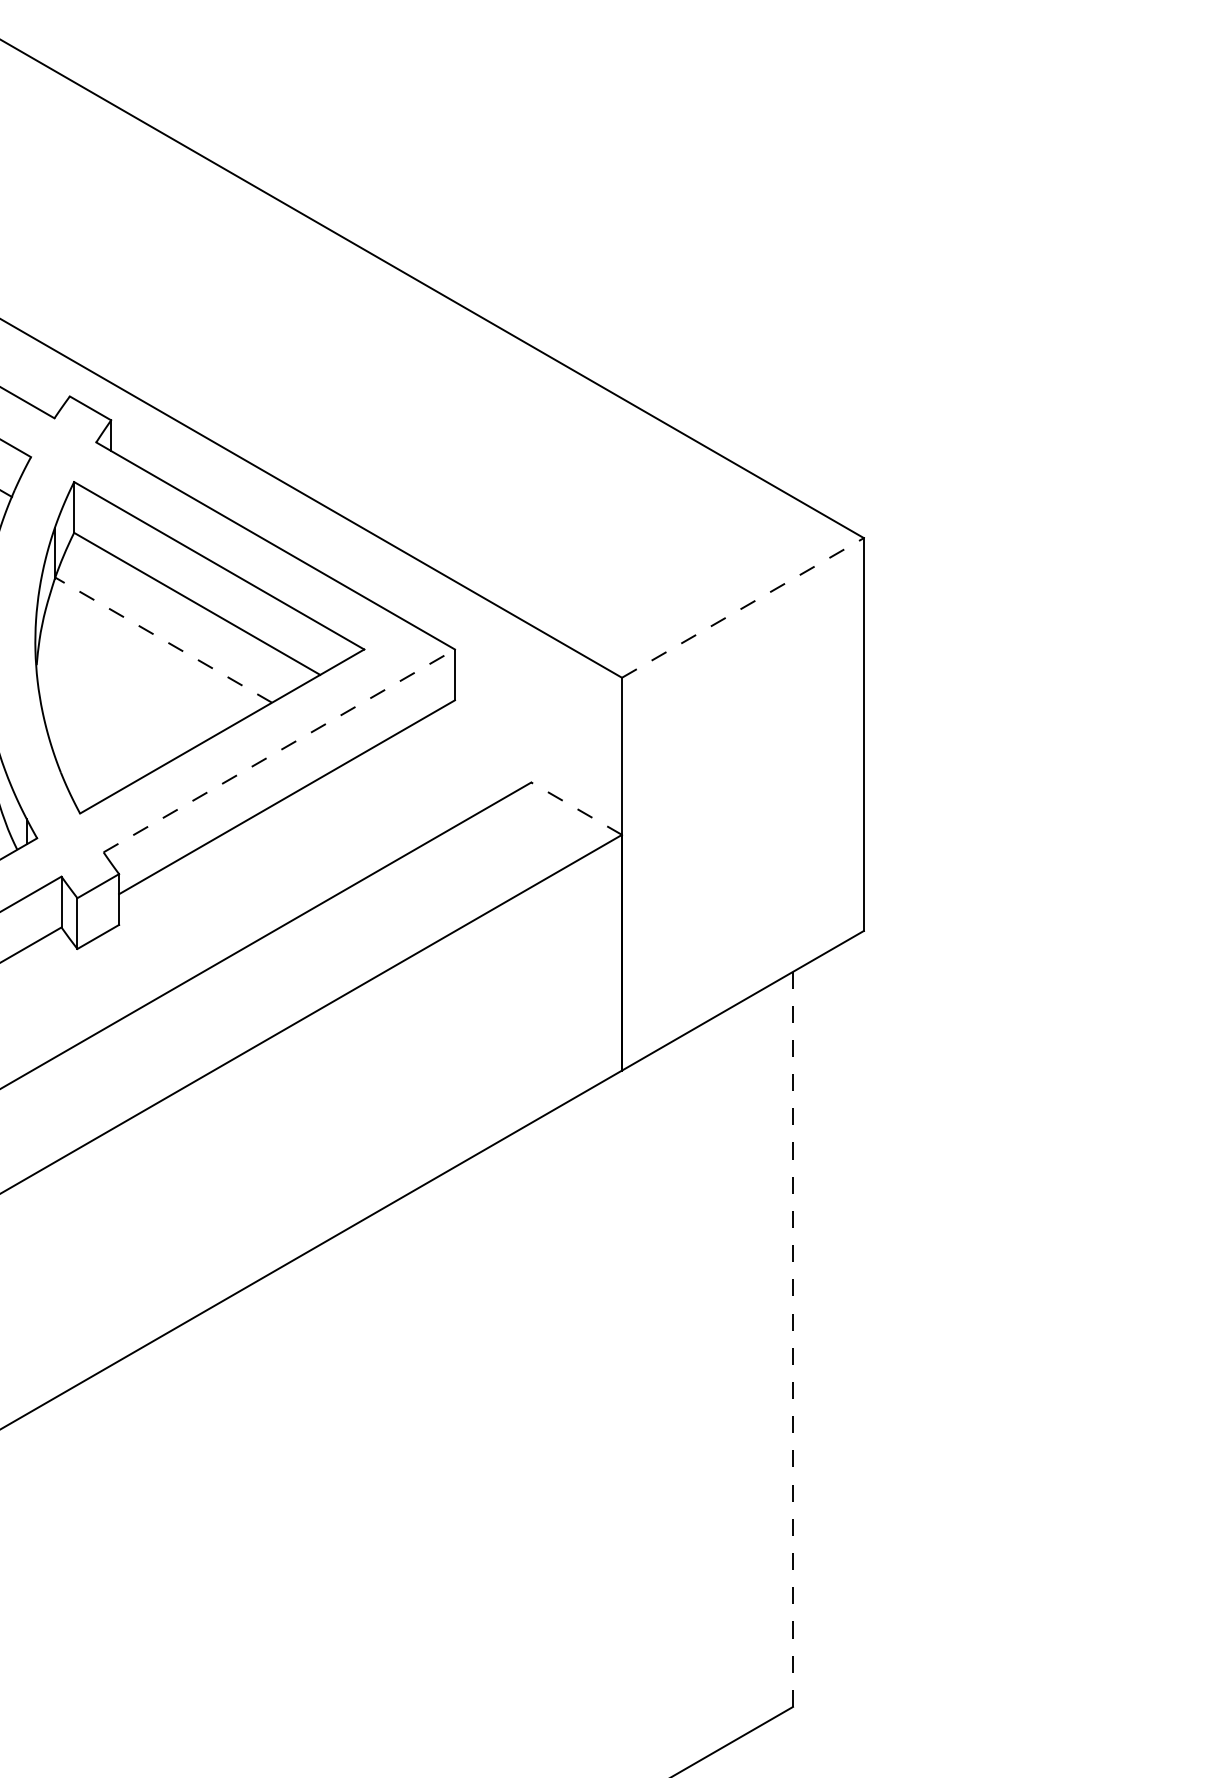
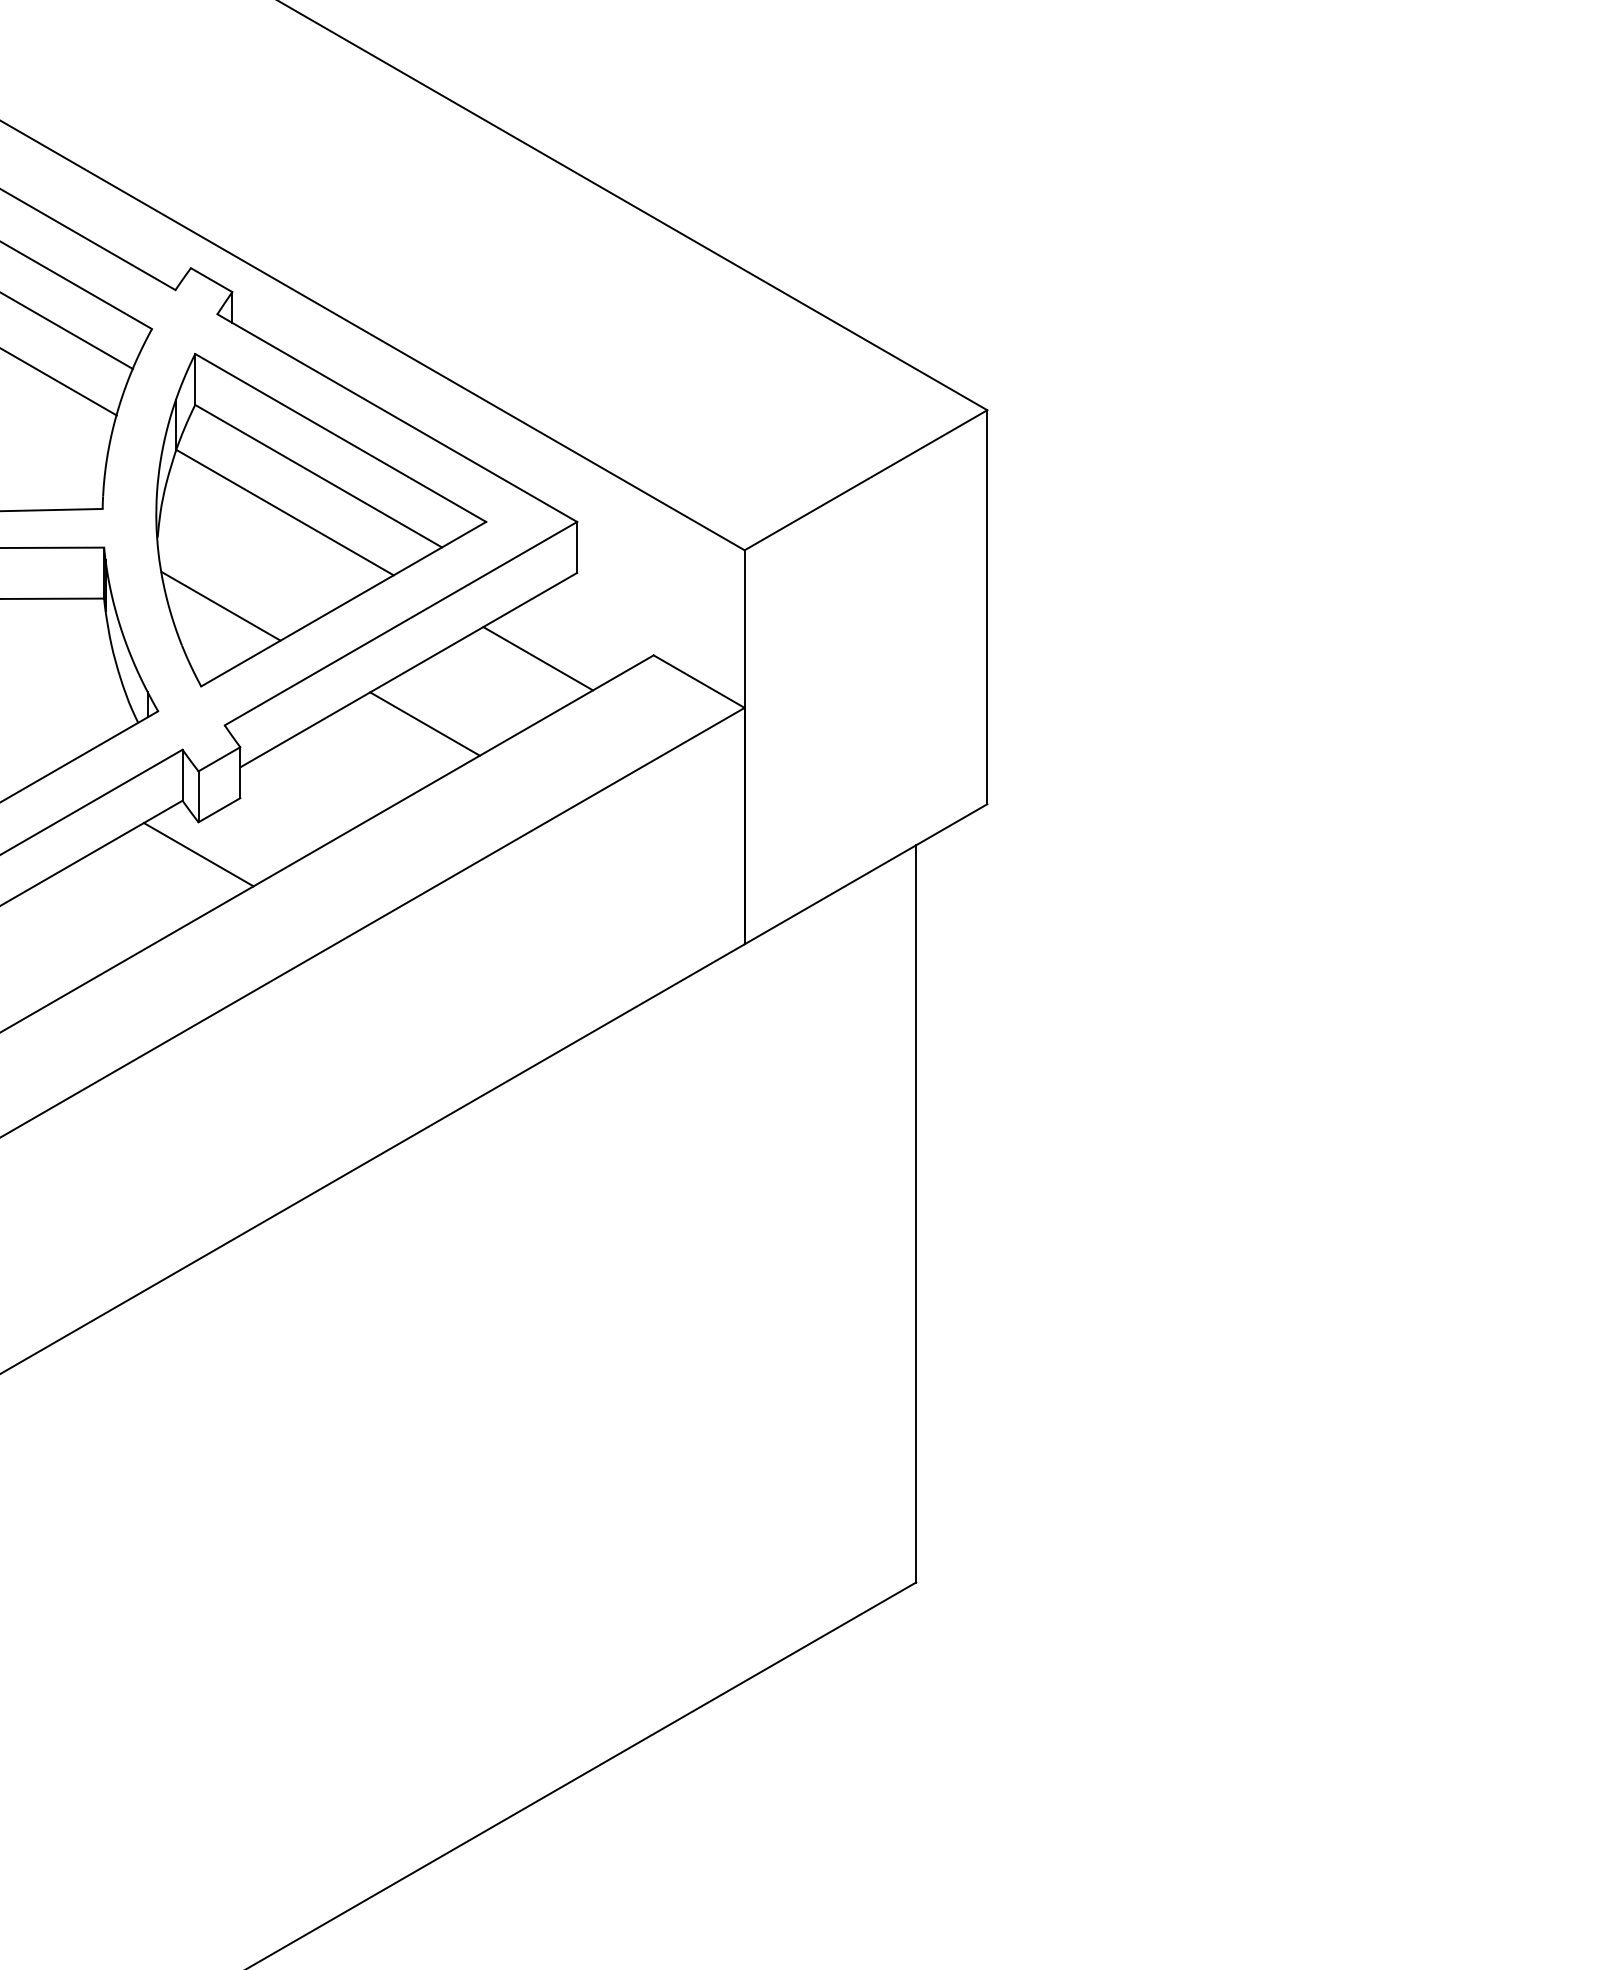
line: (743, 608) -> (866, 480), dashed -> solid
line: (163, 640) -> (284, 512), dashed -> solid
line: (99, 732) -> (220, 605), added
line: (279, 750) -> (401, 623), dashed -> solid
line: (416, 785) -> (538, 658), added
line: (576, 808) -> (699, 681), dashed -> solid
line: (302, 850) -> (424, 723), added
line: (77, 981) -> (198, 854), added
line: (793, 1339) -> (916, 1213), dashed -> solid

